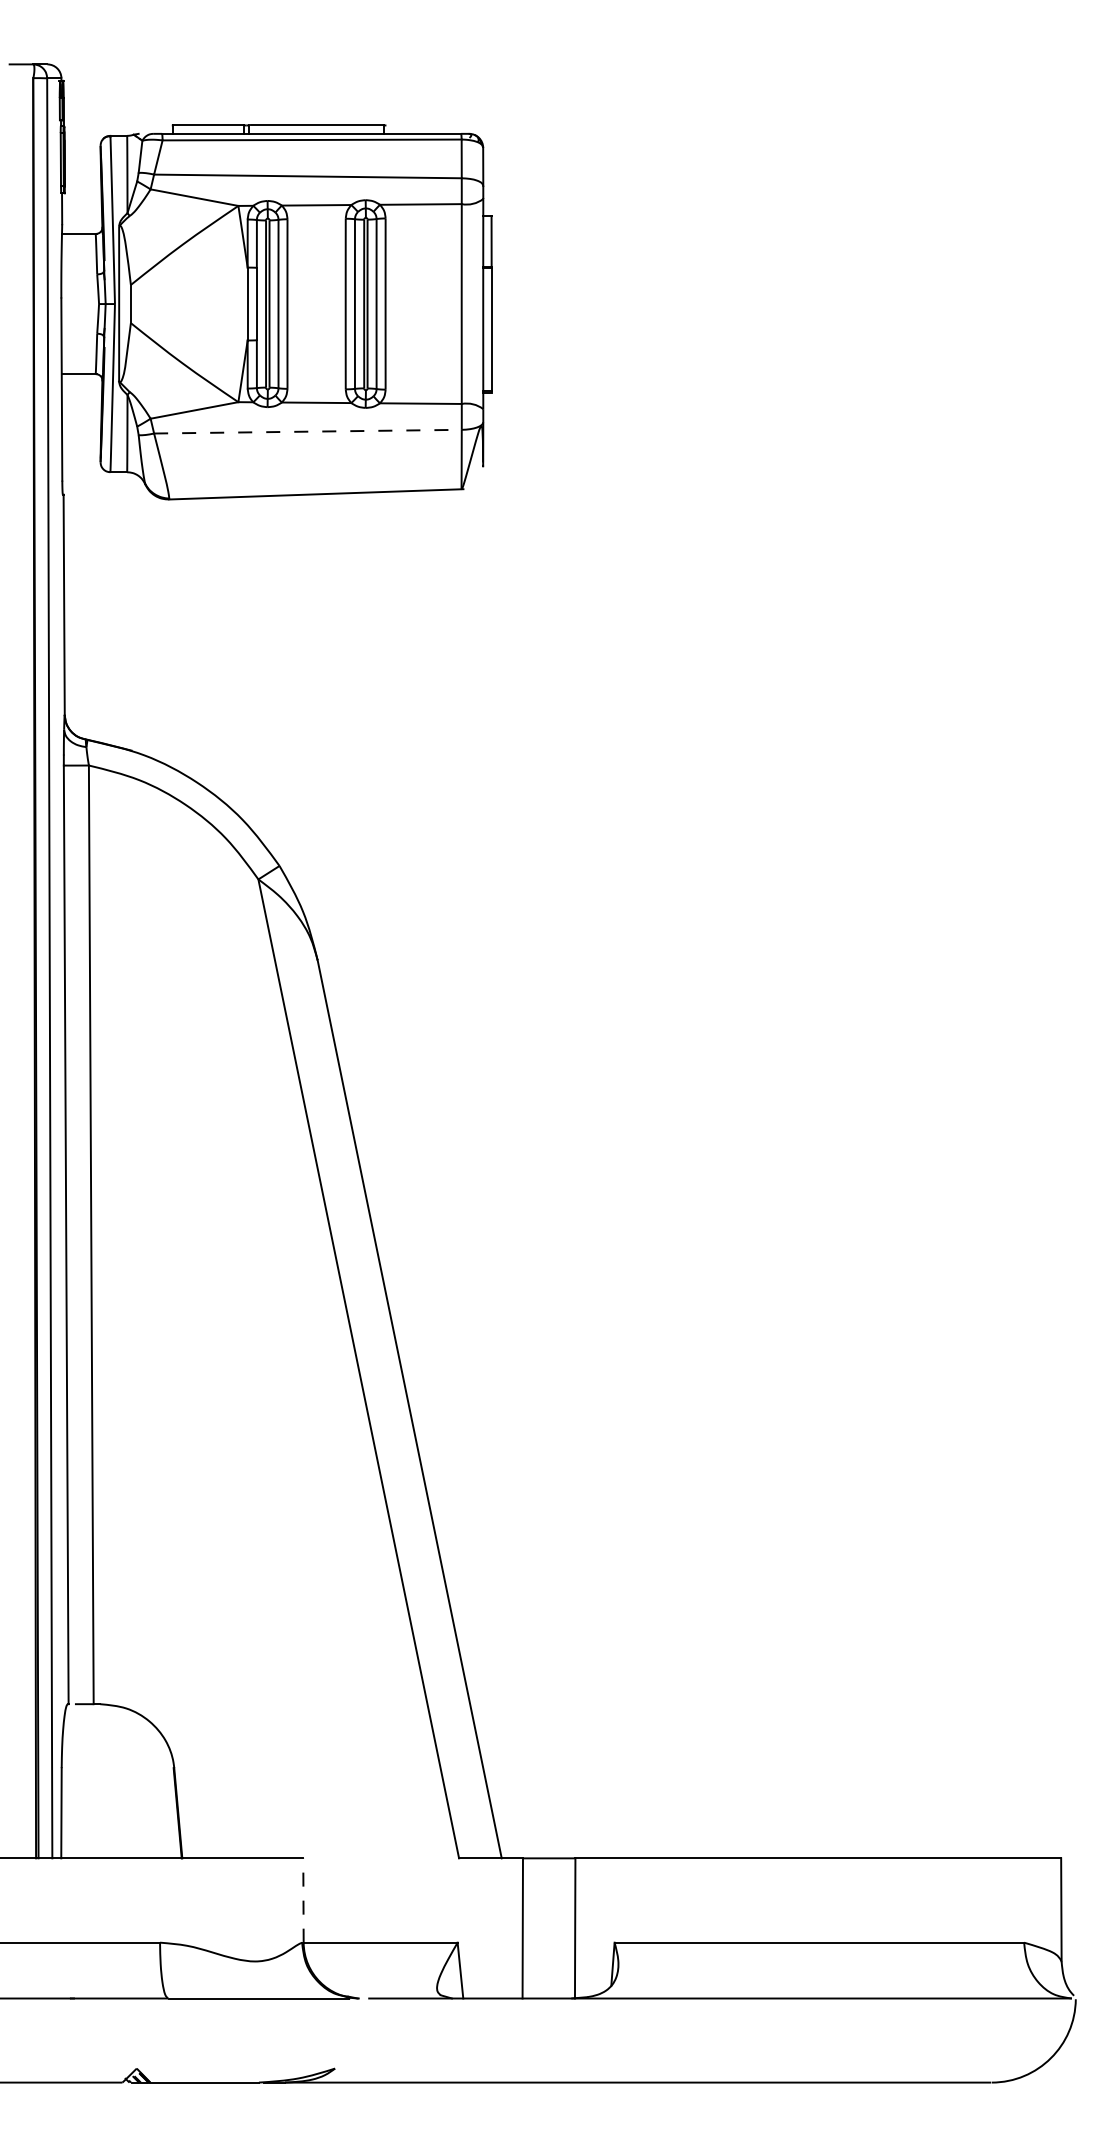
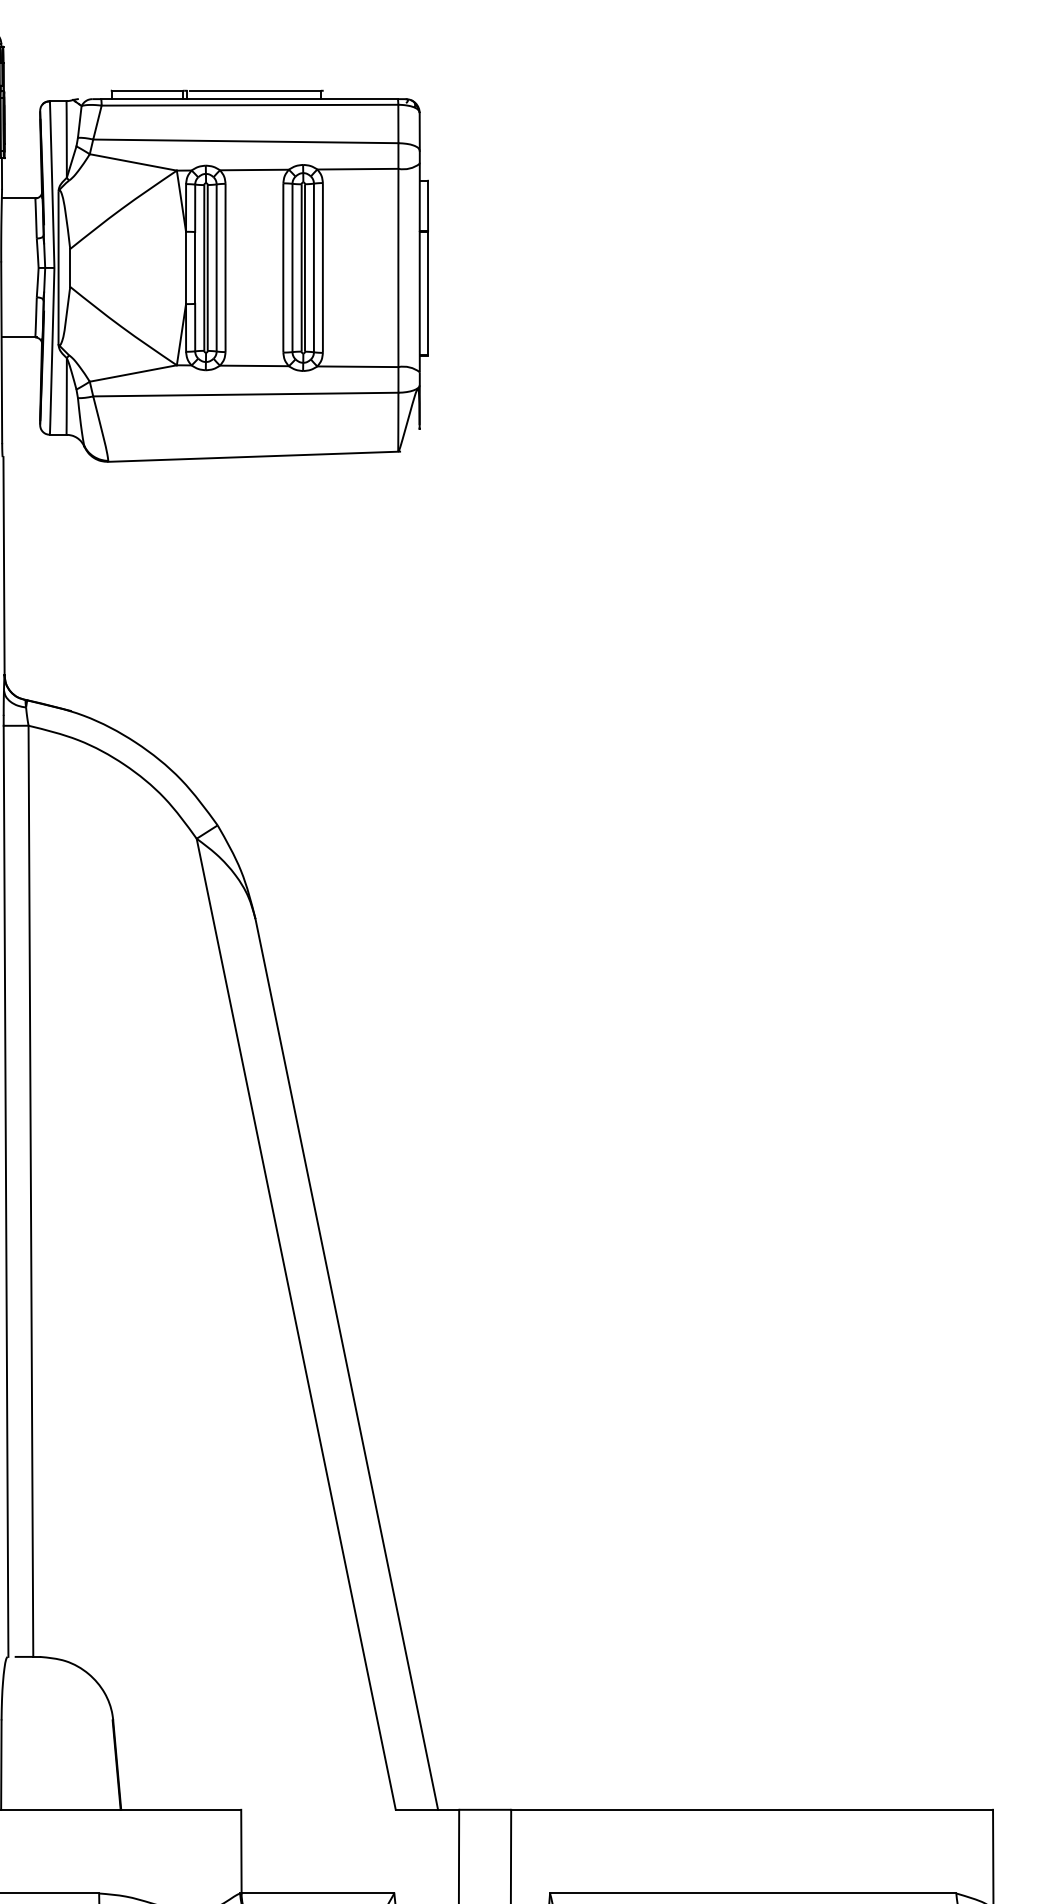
line: (307, 431) -> (245, 394), dashed -> solid
line: (303, 1900) -> (241, 1851), dashed -> solid

